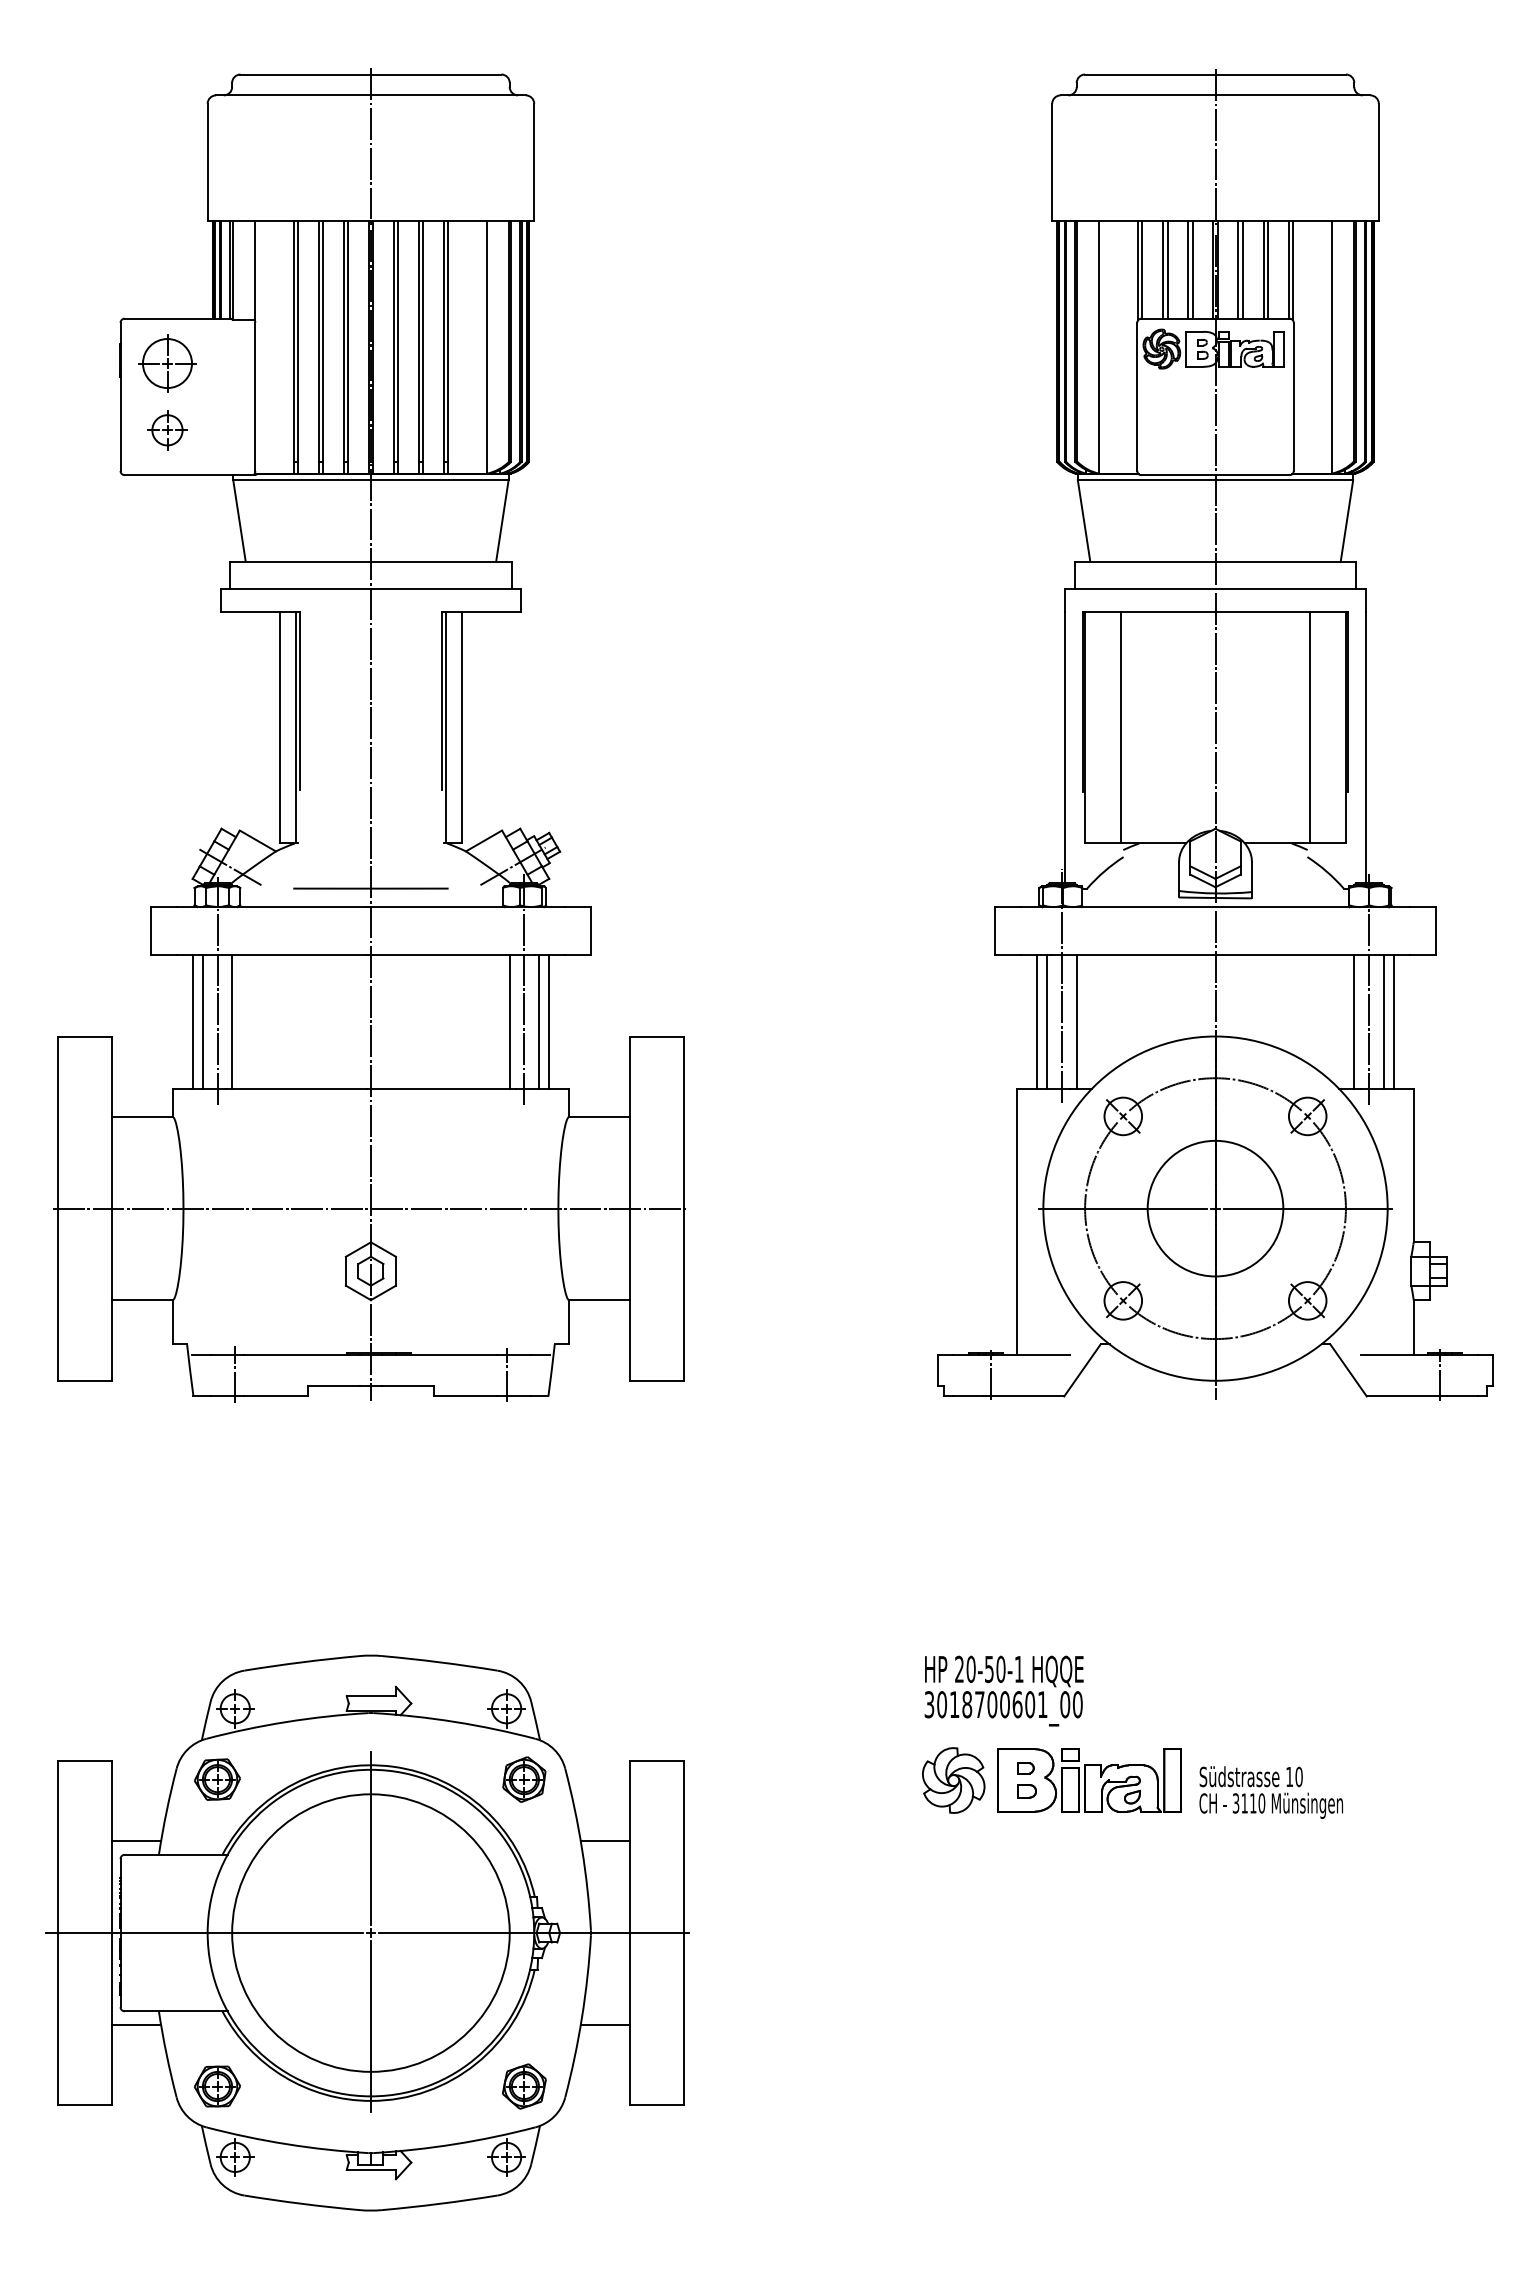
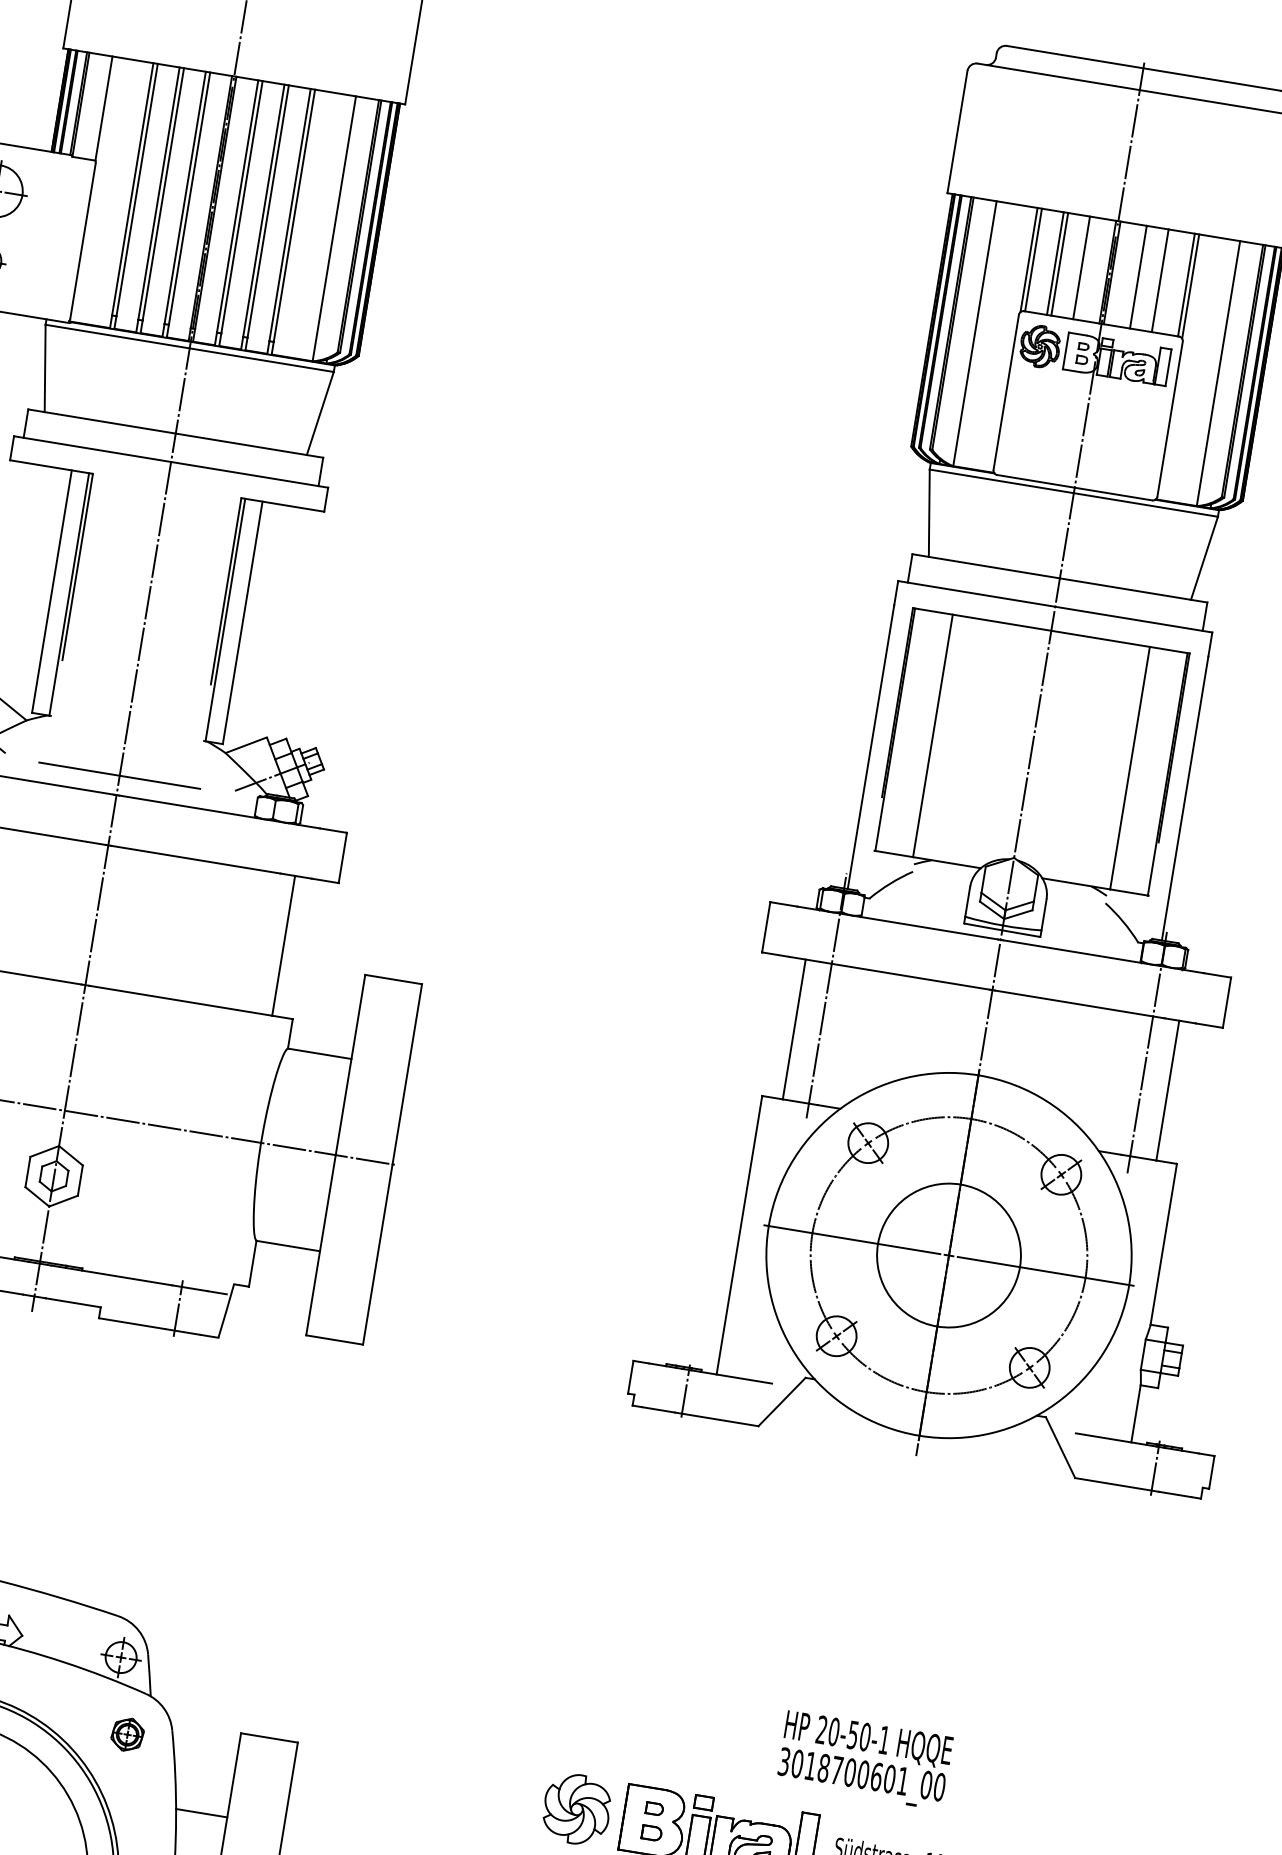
line: (1192, 269) -> (1085, 268), removed
line: (1238, 269) -> (1134, 276), removed
line: (1267, 269) -> (1164, 281), removed
line: (524, 988) -> (263, 906), removed
line: (509, 1021) -> (242, 938), removed
line: (538, 1021) -> (272, 943), removed
line: (1047, 1021) -> (805, 1030), removed
line: (1076, 1021) -> (835, 1035), removed
line: (1354, 1021) -> (1126, 1083), removed
line: (1383, 1021) -> (1156, 1088), removed
text: (1003, 1690) -> (864, 1759), moved
part: (524, 1779) -> (127, 1734), size x0.7

